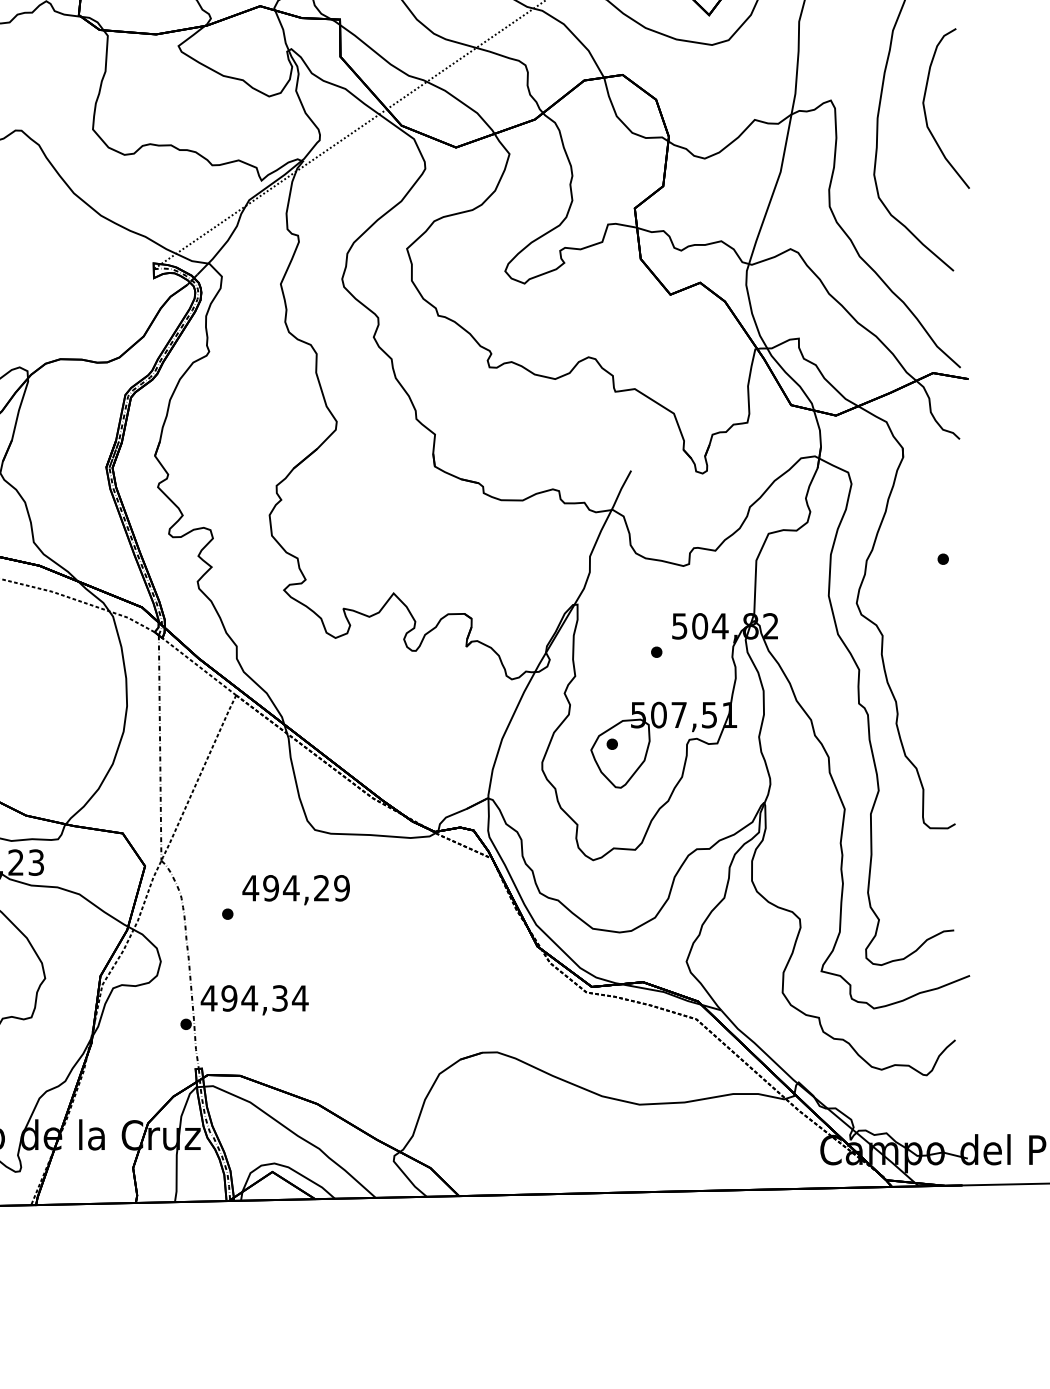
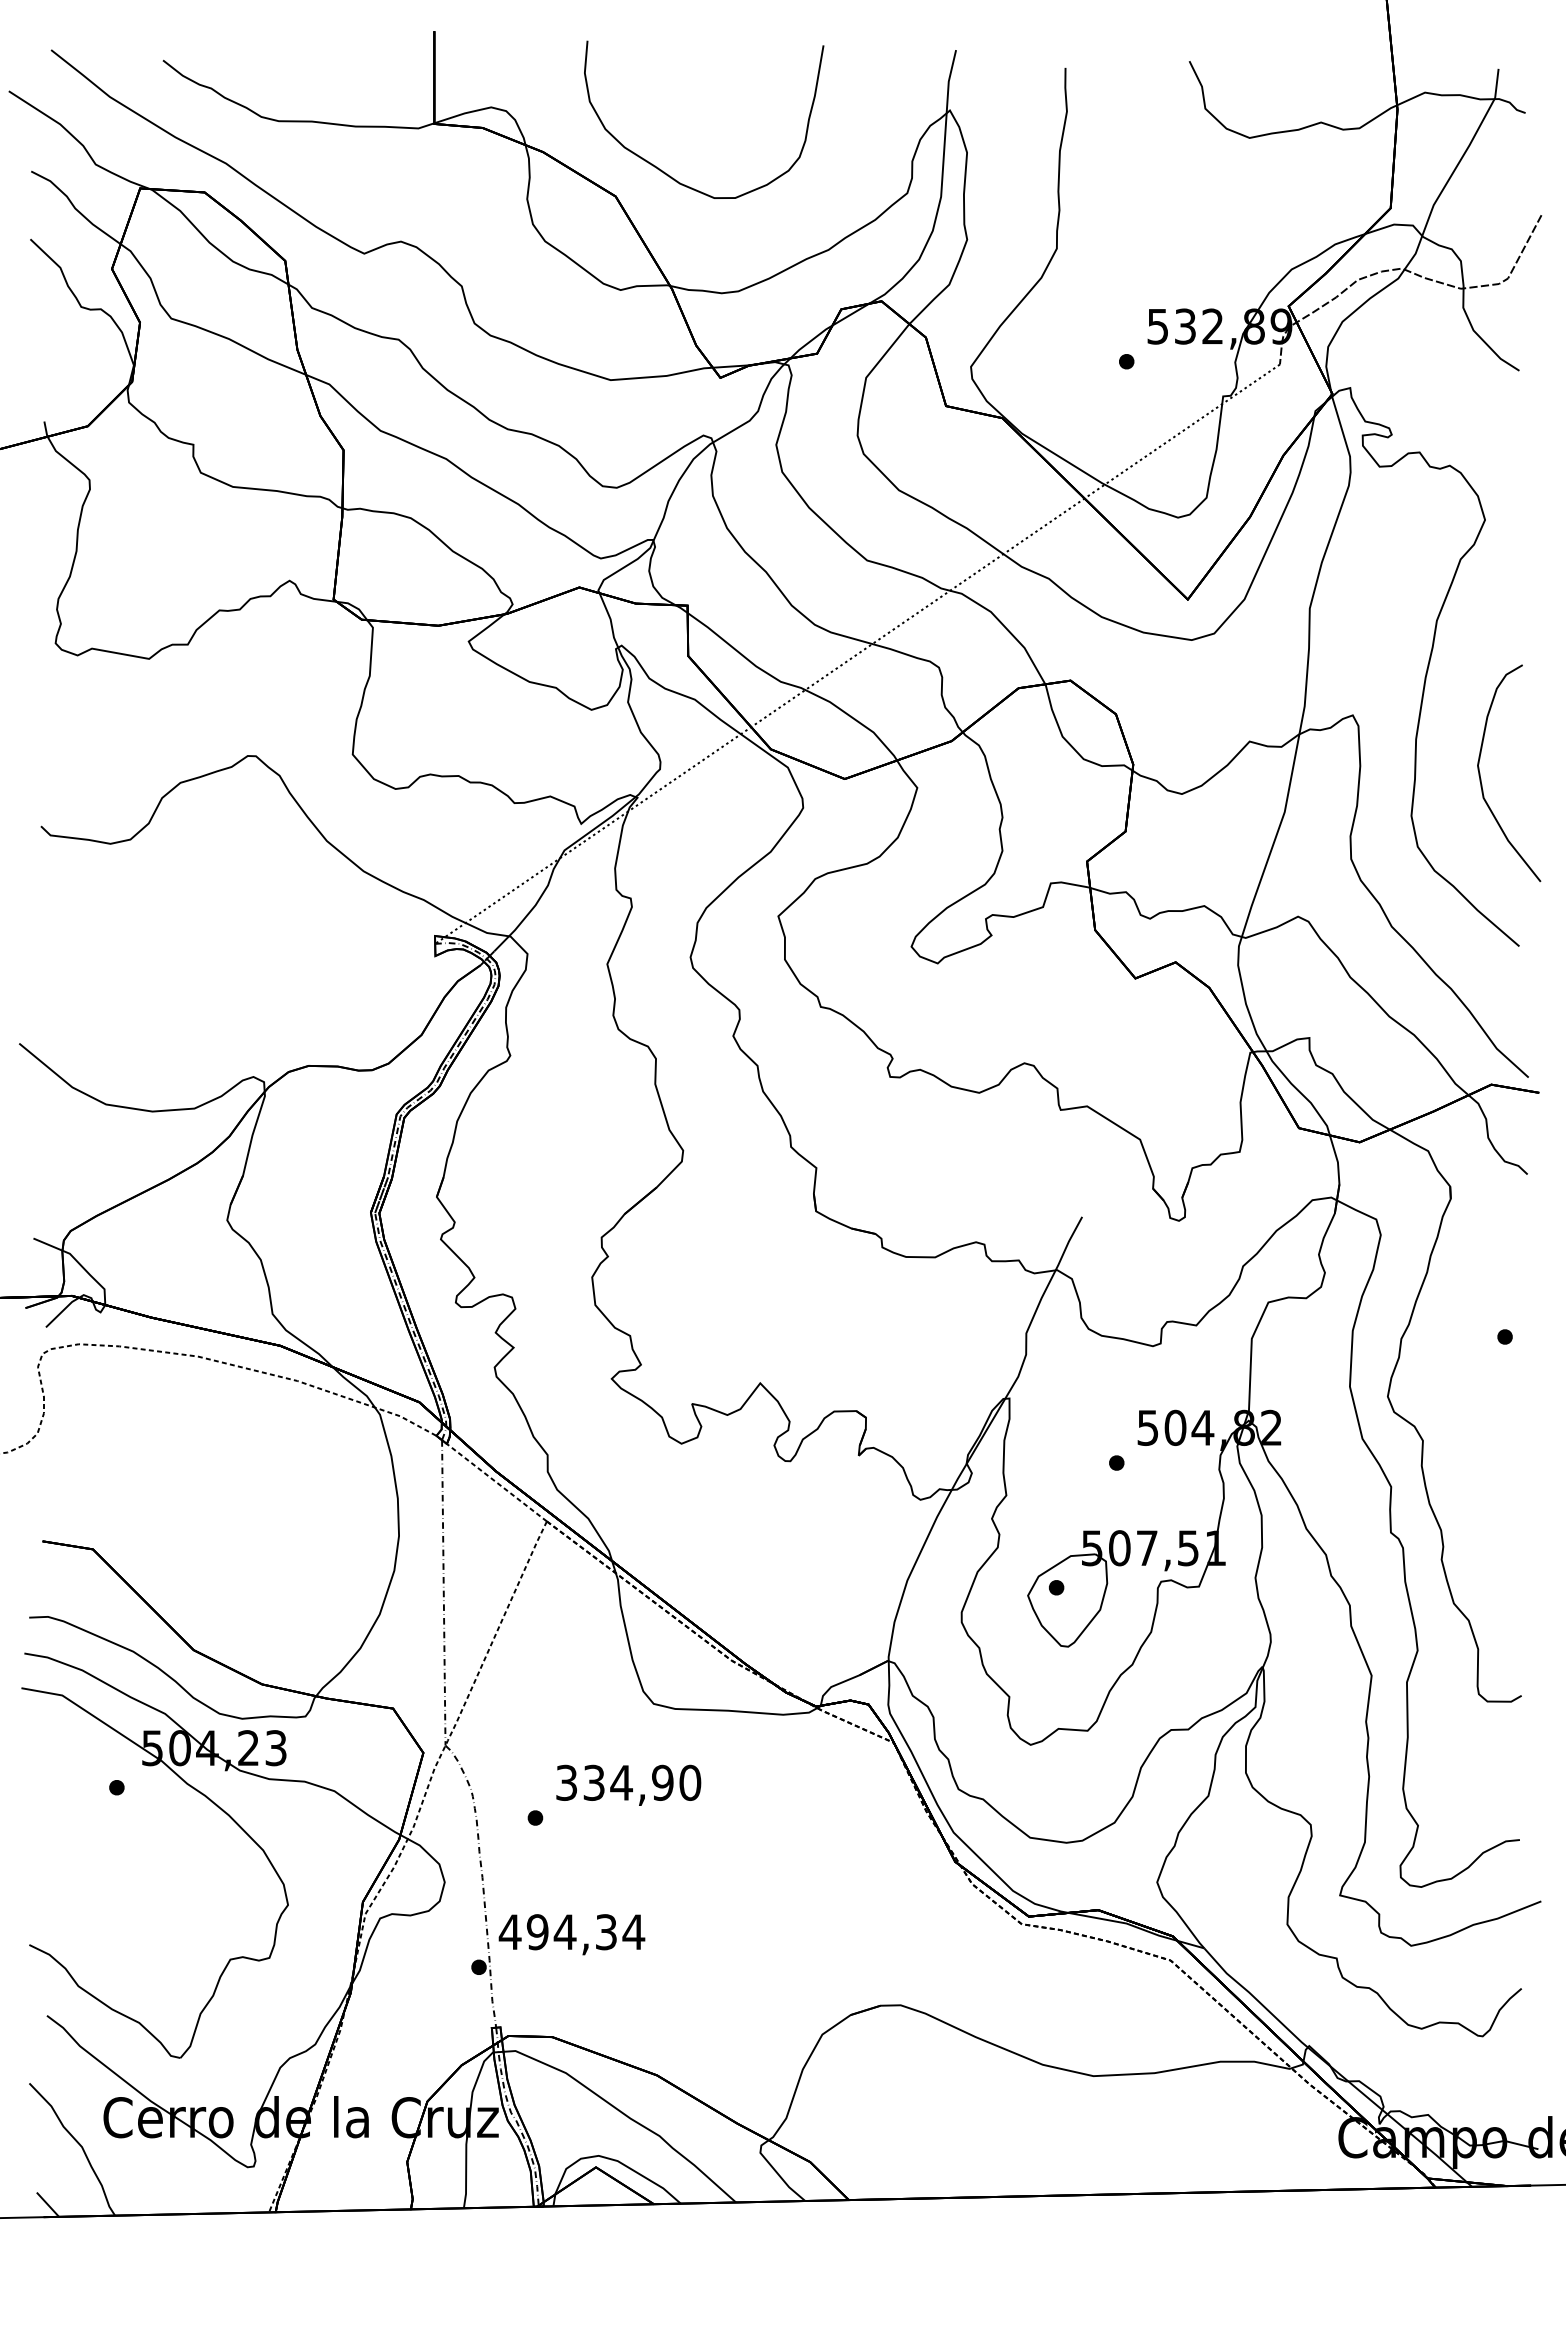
curve: (925, 112) -> (1481, 778), moved
text: (296, 887) -> (628, 1782), 494,29 -> 334,90

